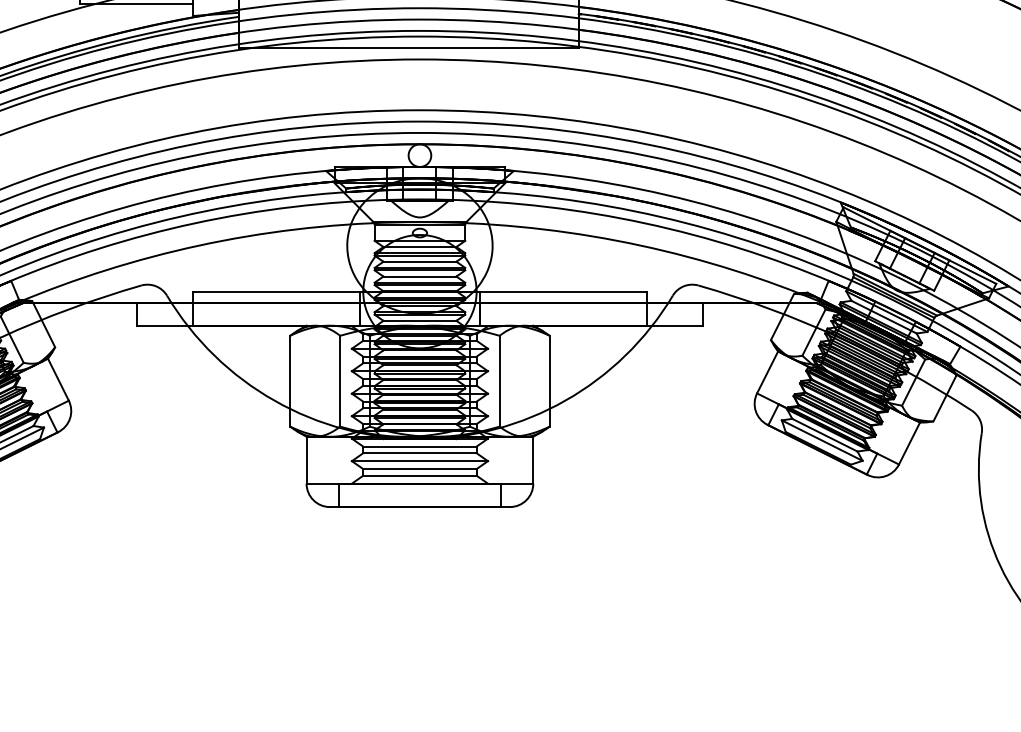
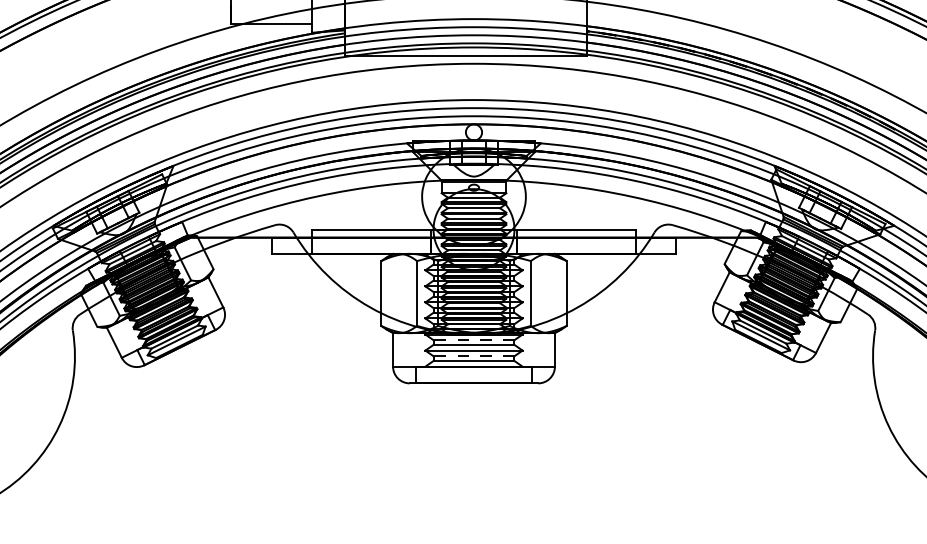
line: (419, 447) -> (473, 340), solid -> dashed
line: (419, 469) -> (473, 356), solid -> dashed

